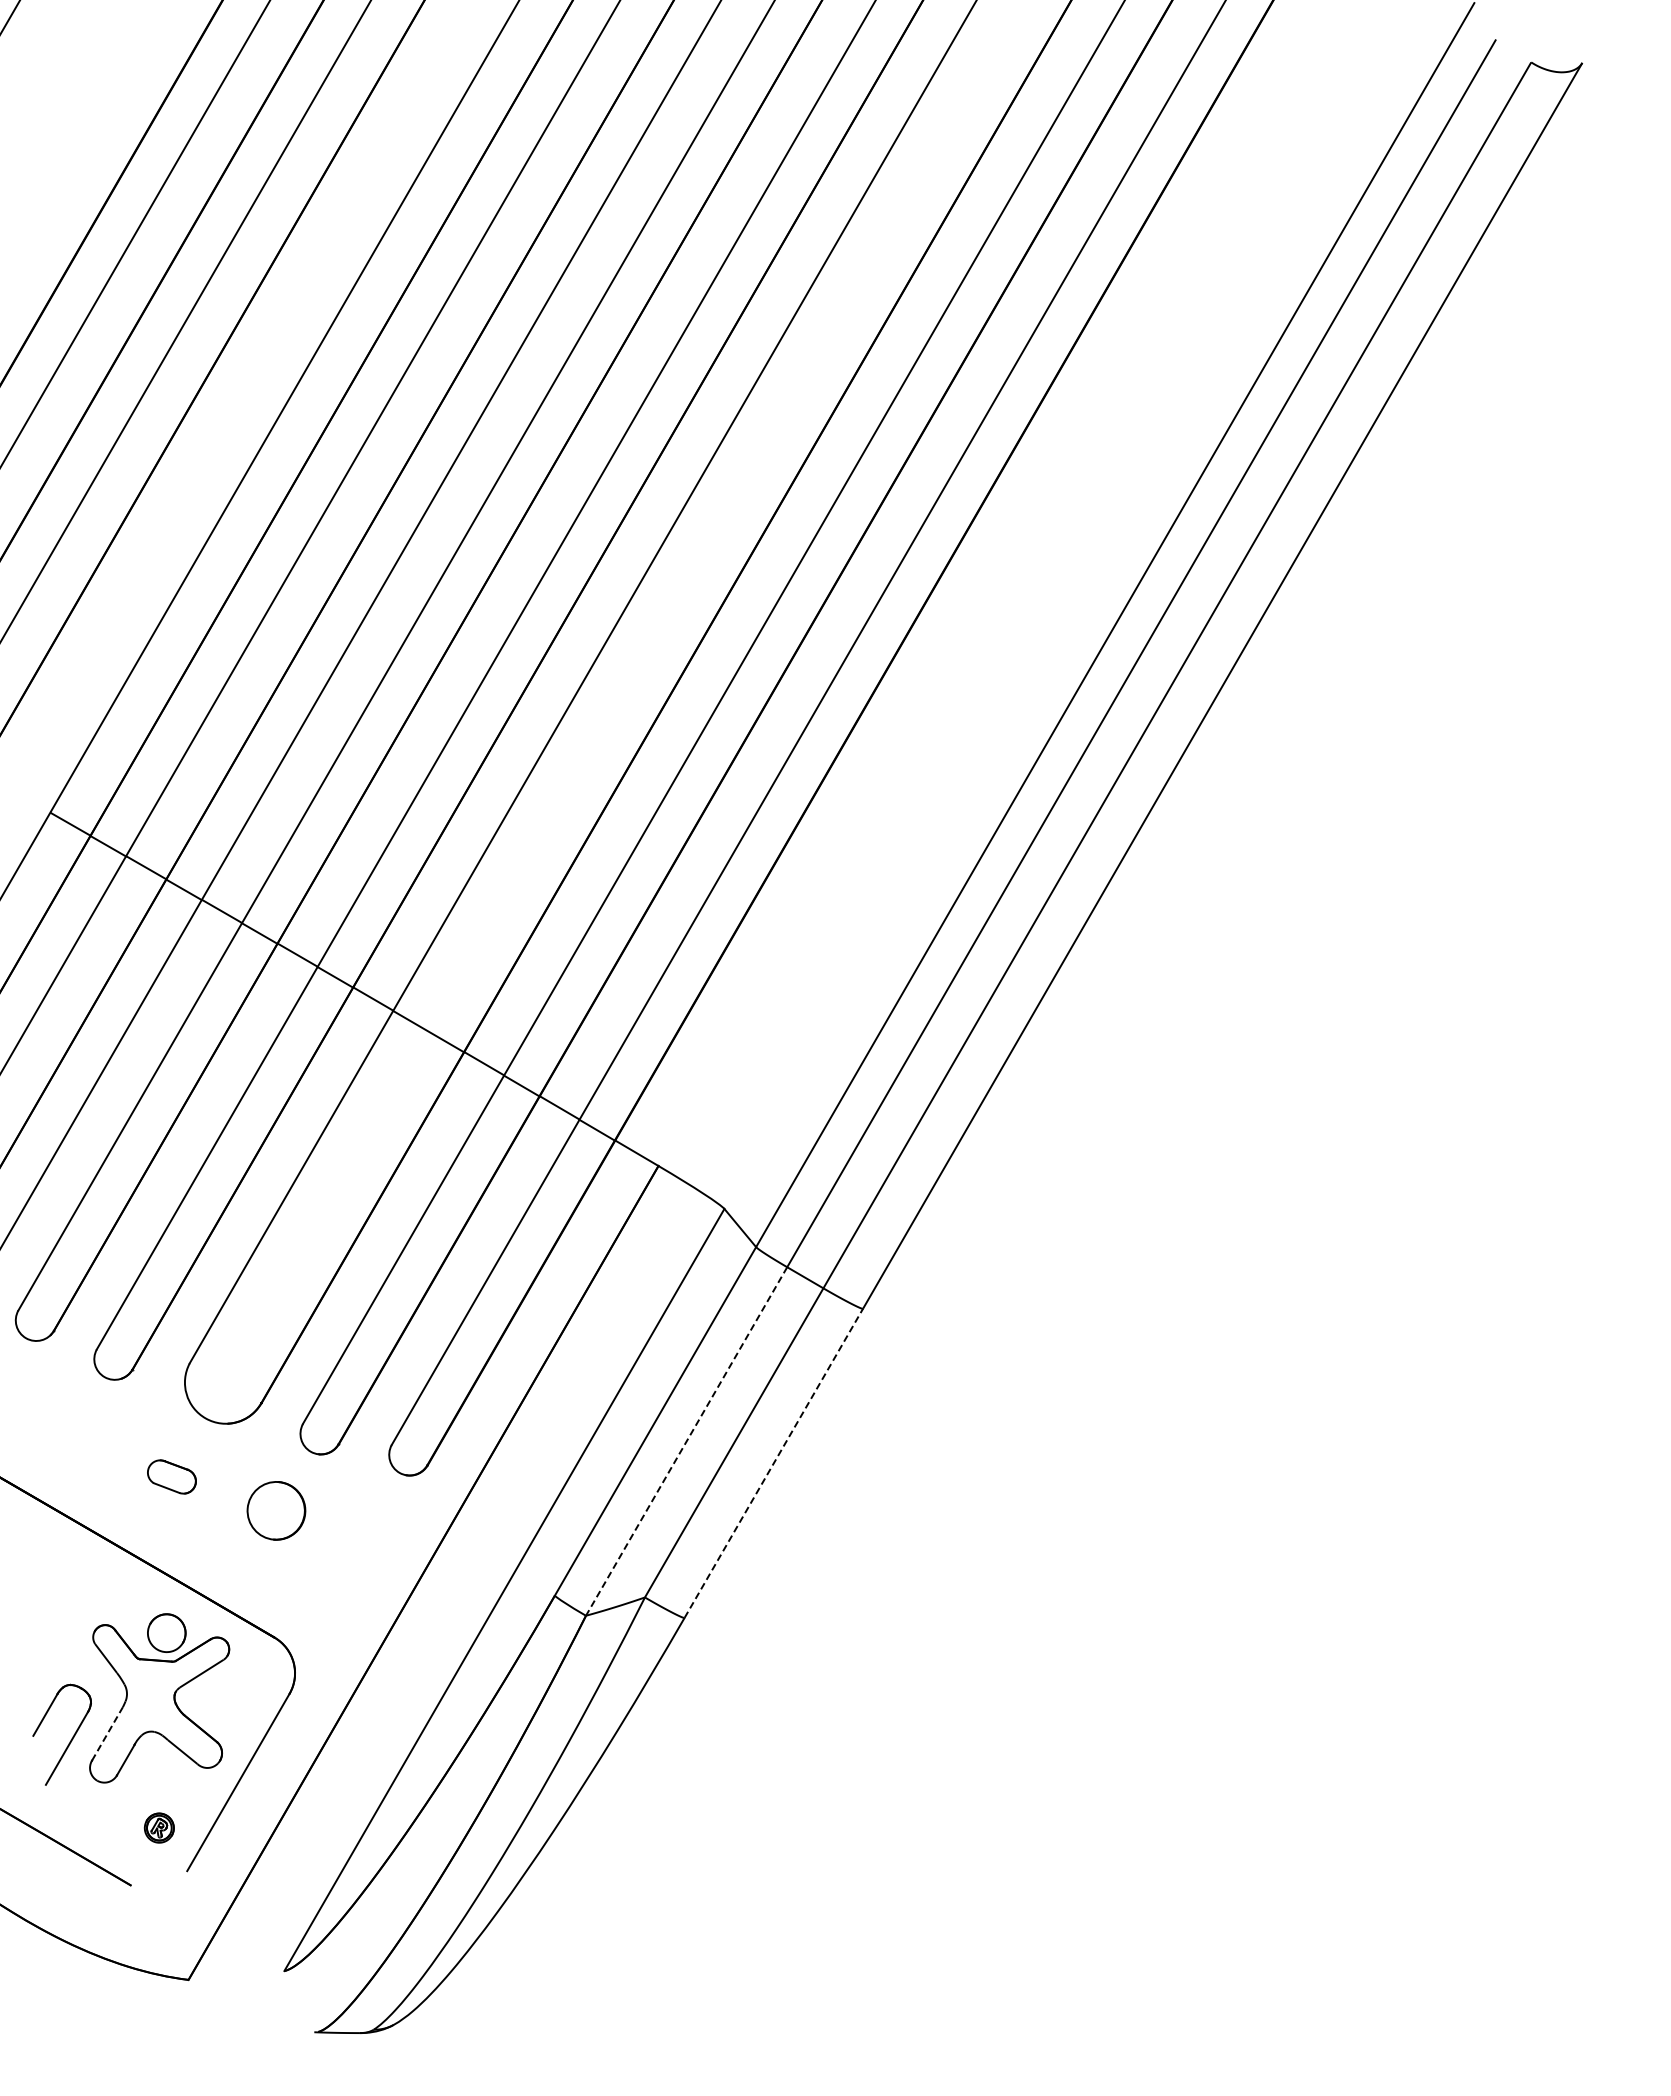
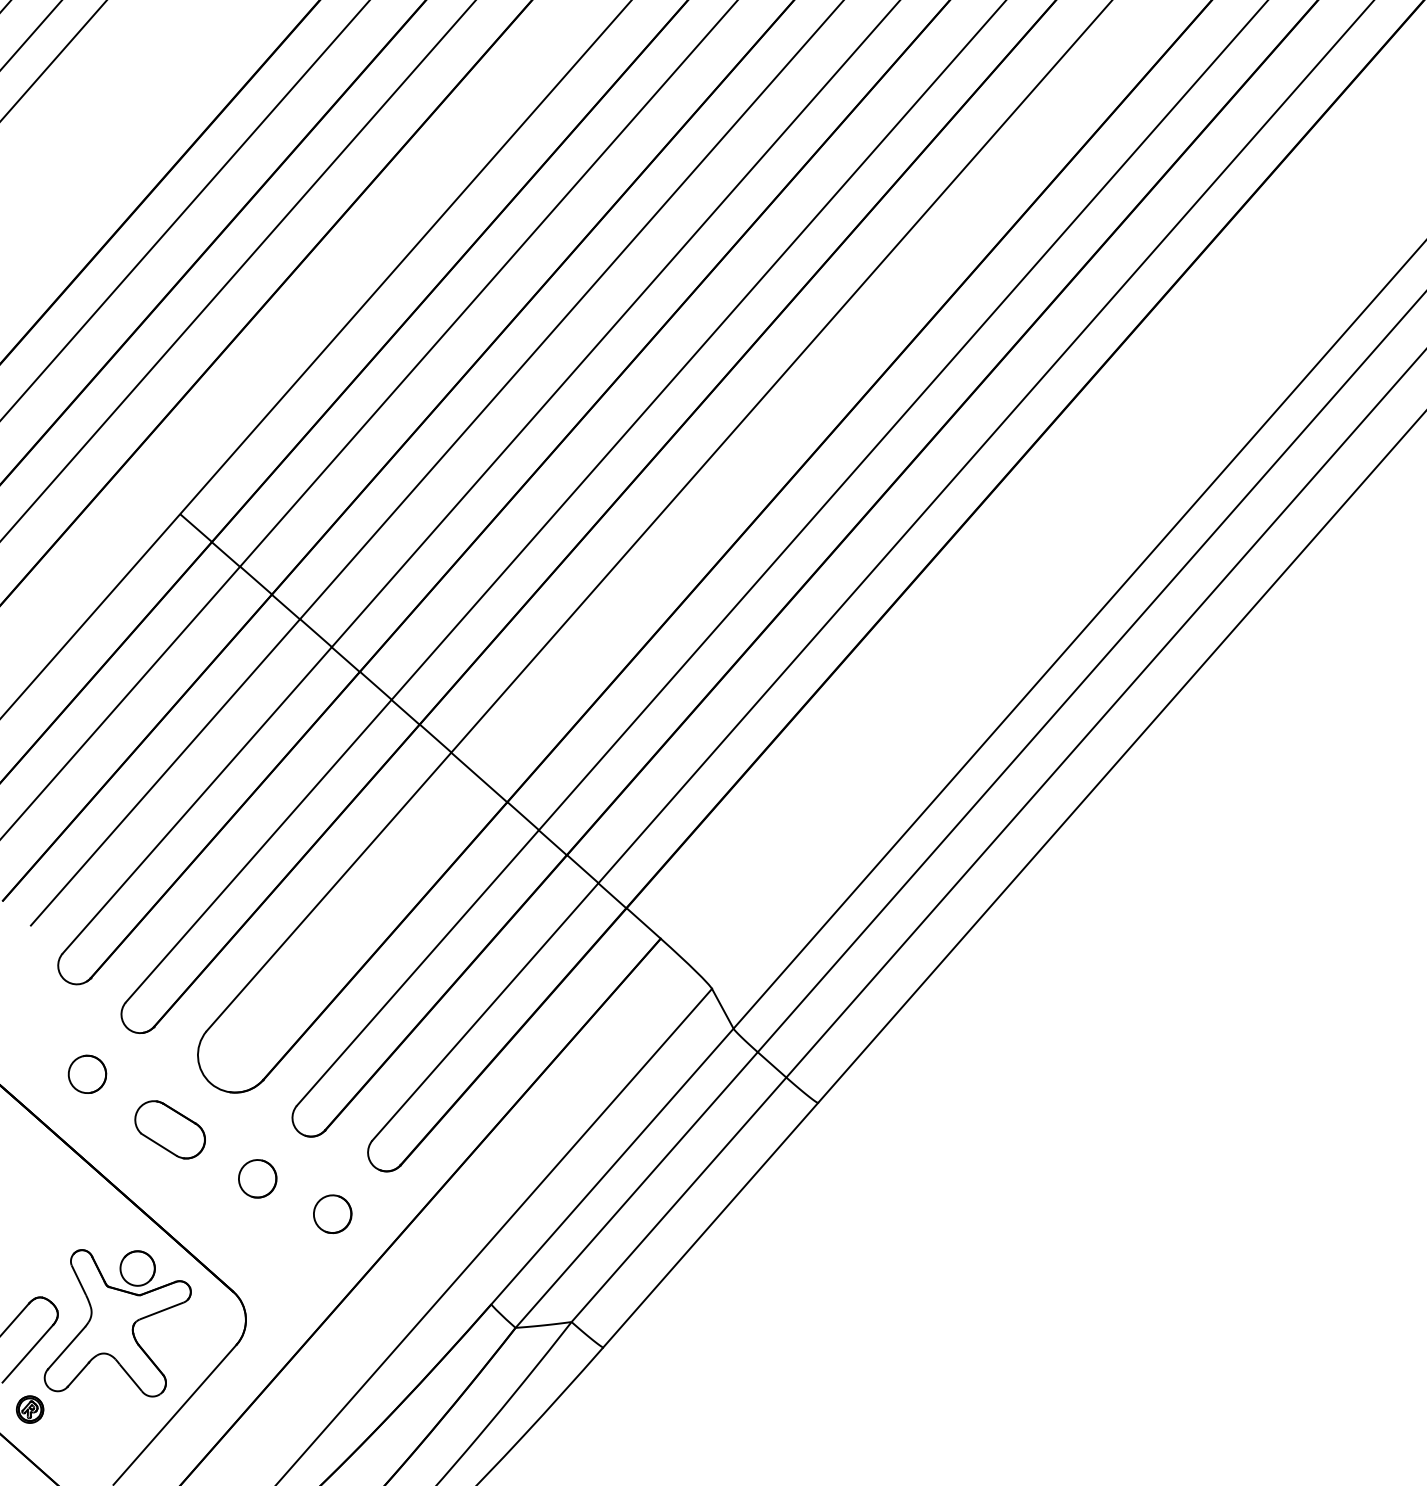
part: (70, 1434) -> (87, 1073), added
line: (686, 1441) -> (636, 1190), dashed -> solid
line: (774, 1462) -> (711, 1224), dashed -> solid
part: (171, 1476) -> (169, 1129), size x1.67
part: (276, 1510) -> (257, 1178), size x0.71
part: (364, 1532) -> (332, 1213), added
line: (107, 1733) -> (66, 1347), dashed -> solid
part: (158, 1827) -> (29, 1408), moved

